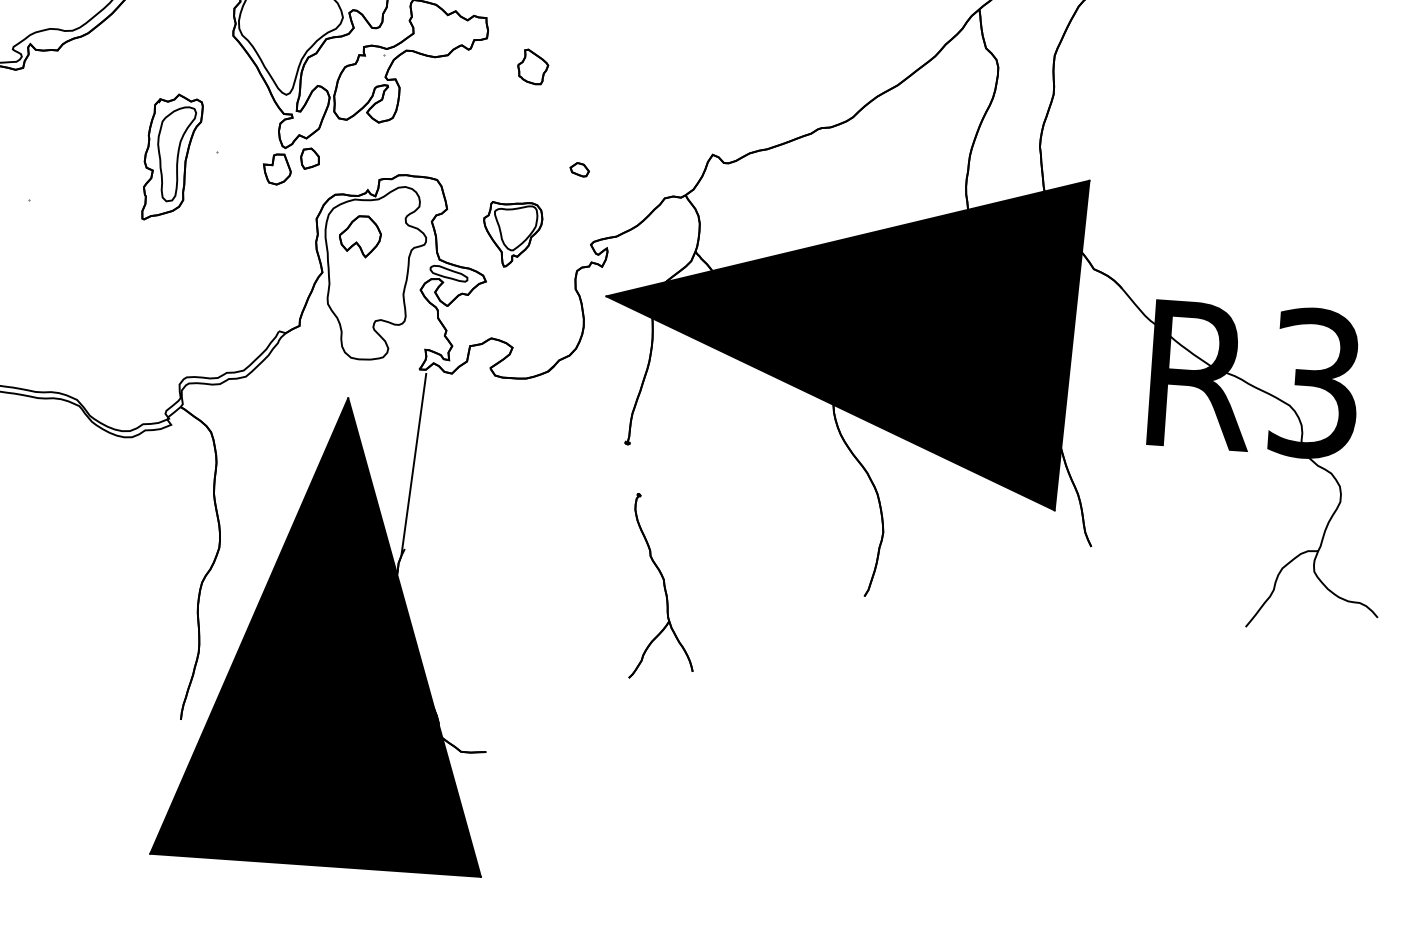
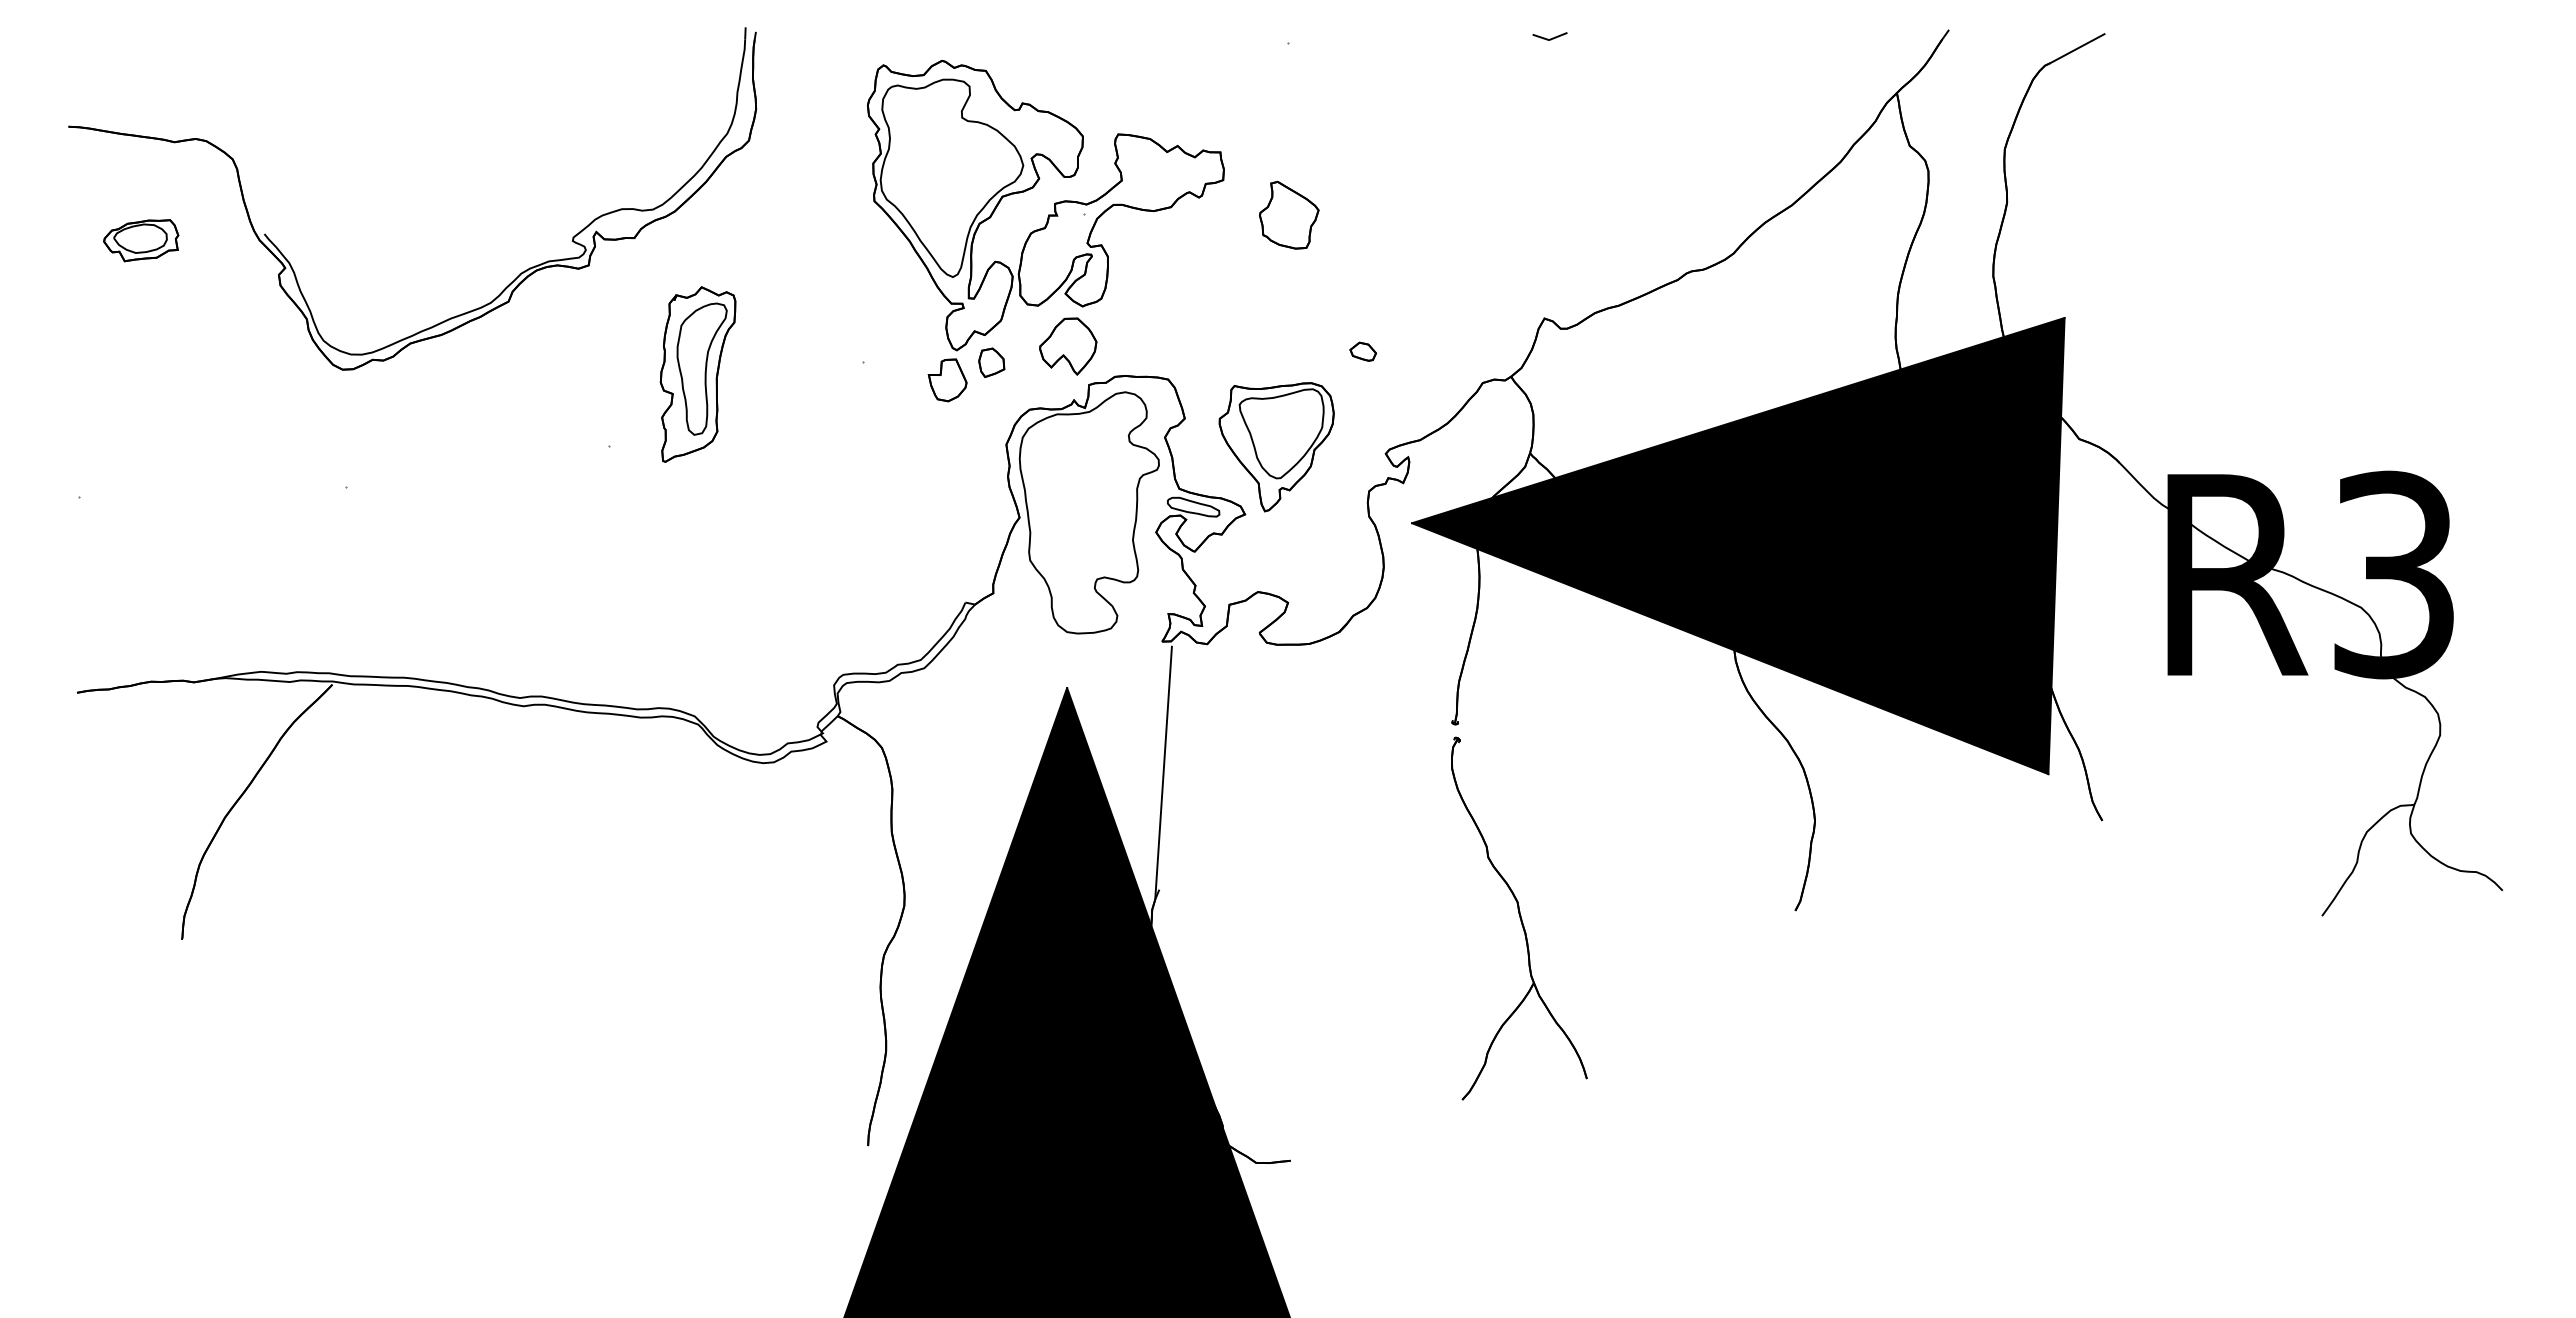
part: (533, 66) -> (1289, 214), size x1.43
part: (171, 157) -> (697, 374), moved
part: (512, 234) -> (1276, 447), size x1.43
part: (360, 236) -> (1068, 346), moved
part: (664, 588) -> (1519, 918), size x1.43

